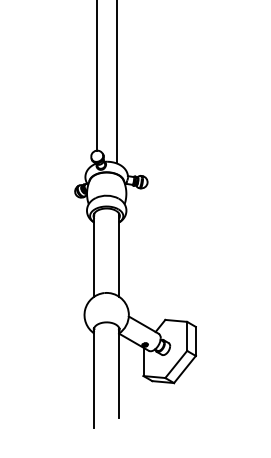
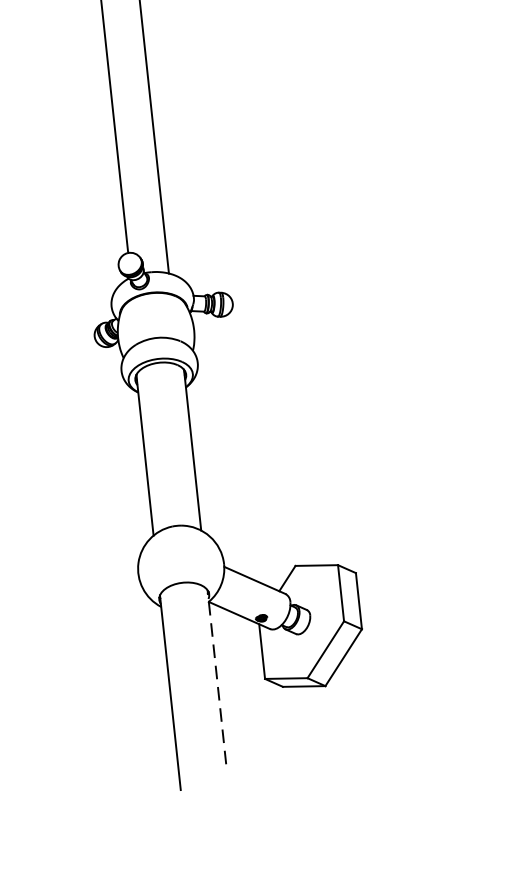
line: (119, 372) -> (217, 676), solid -> dashed

